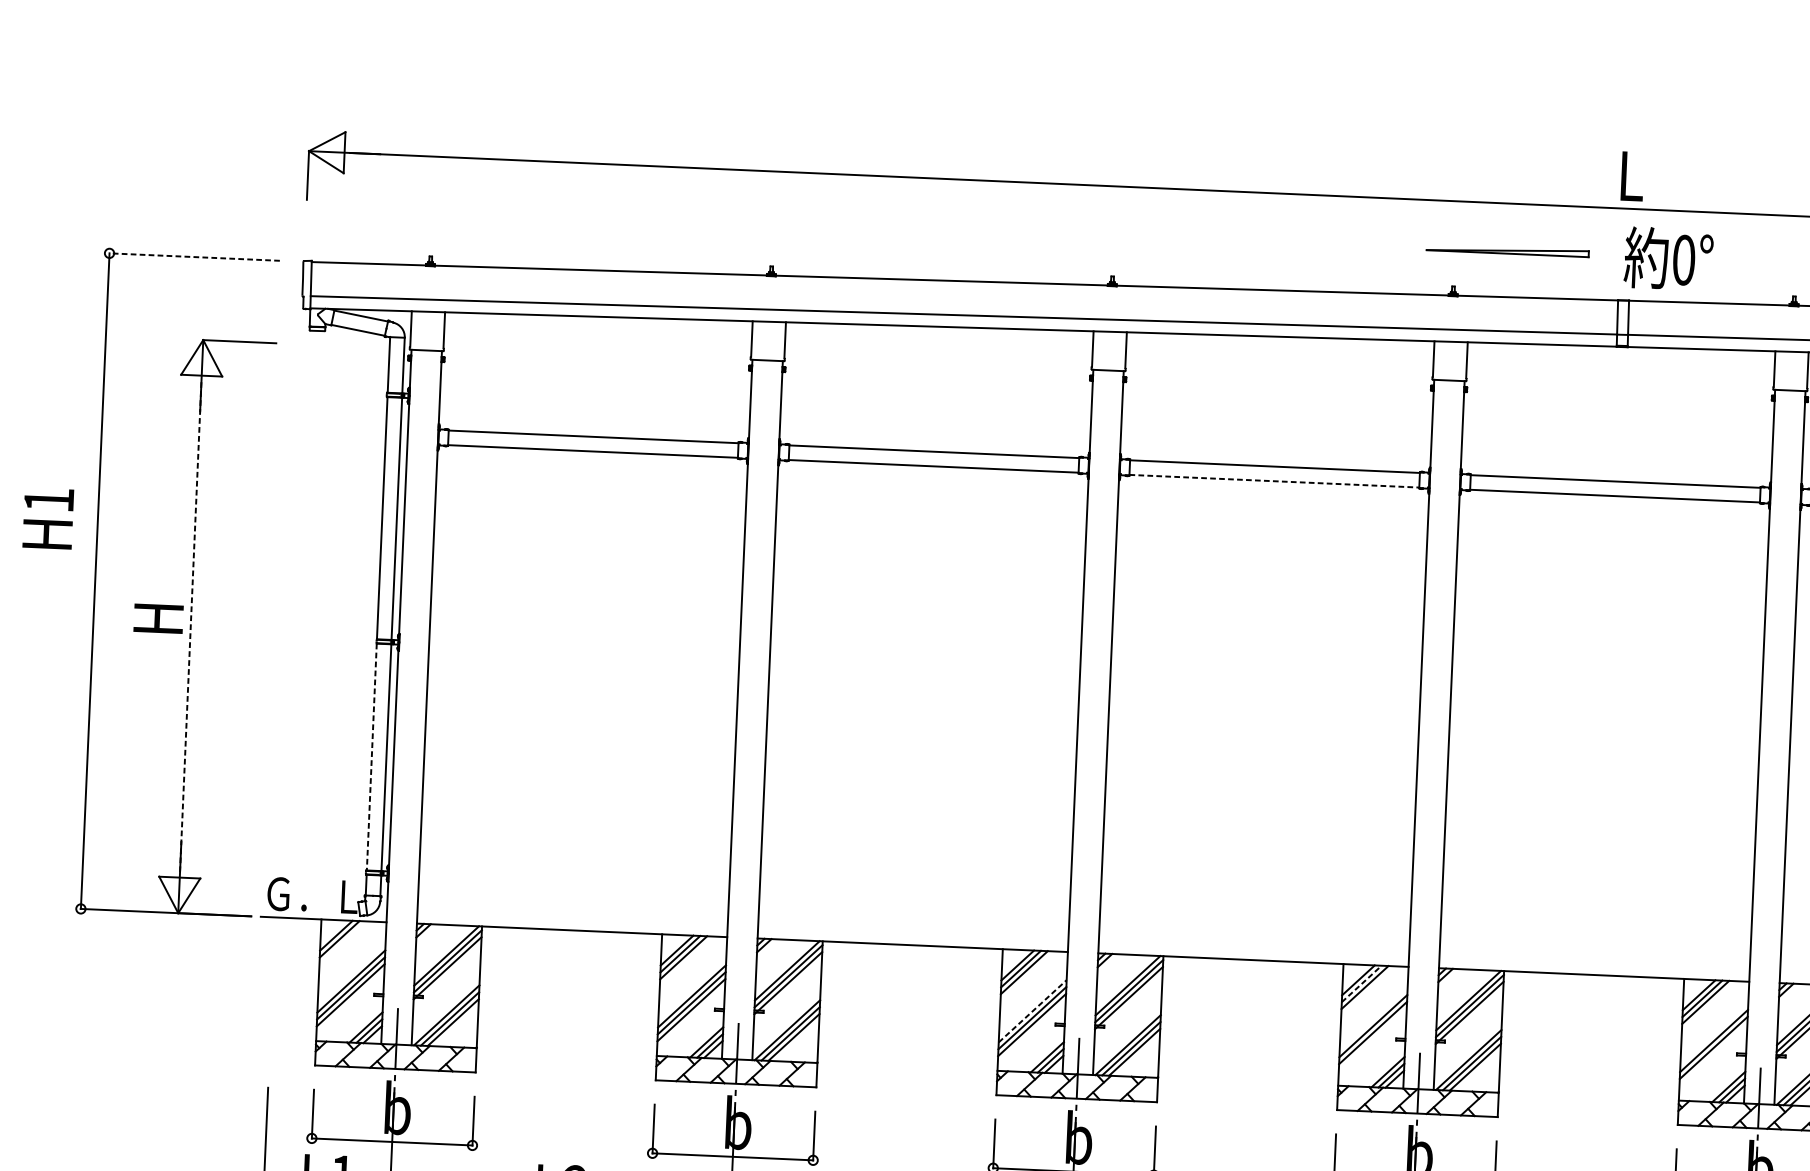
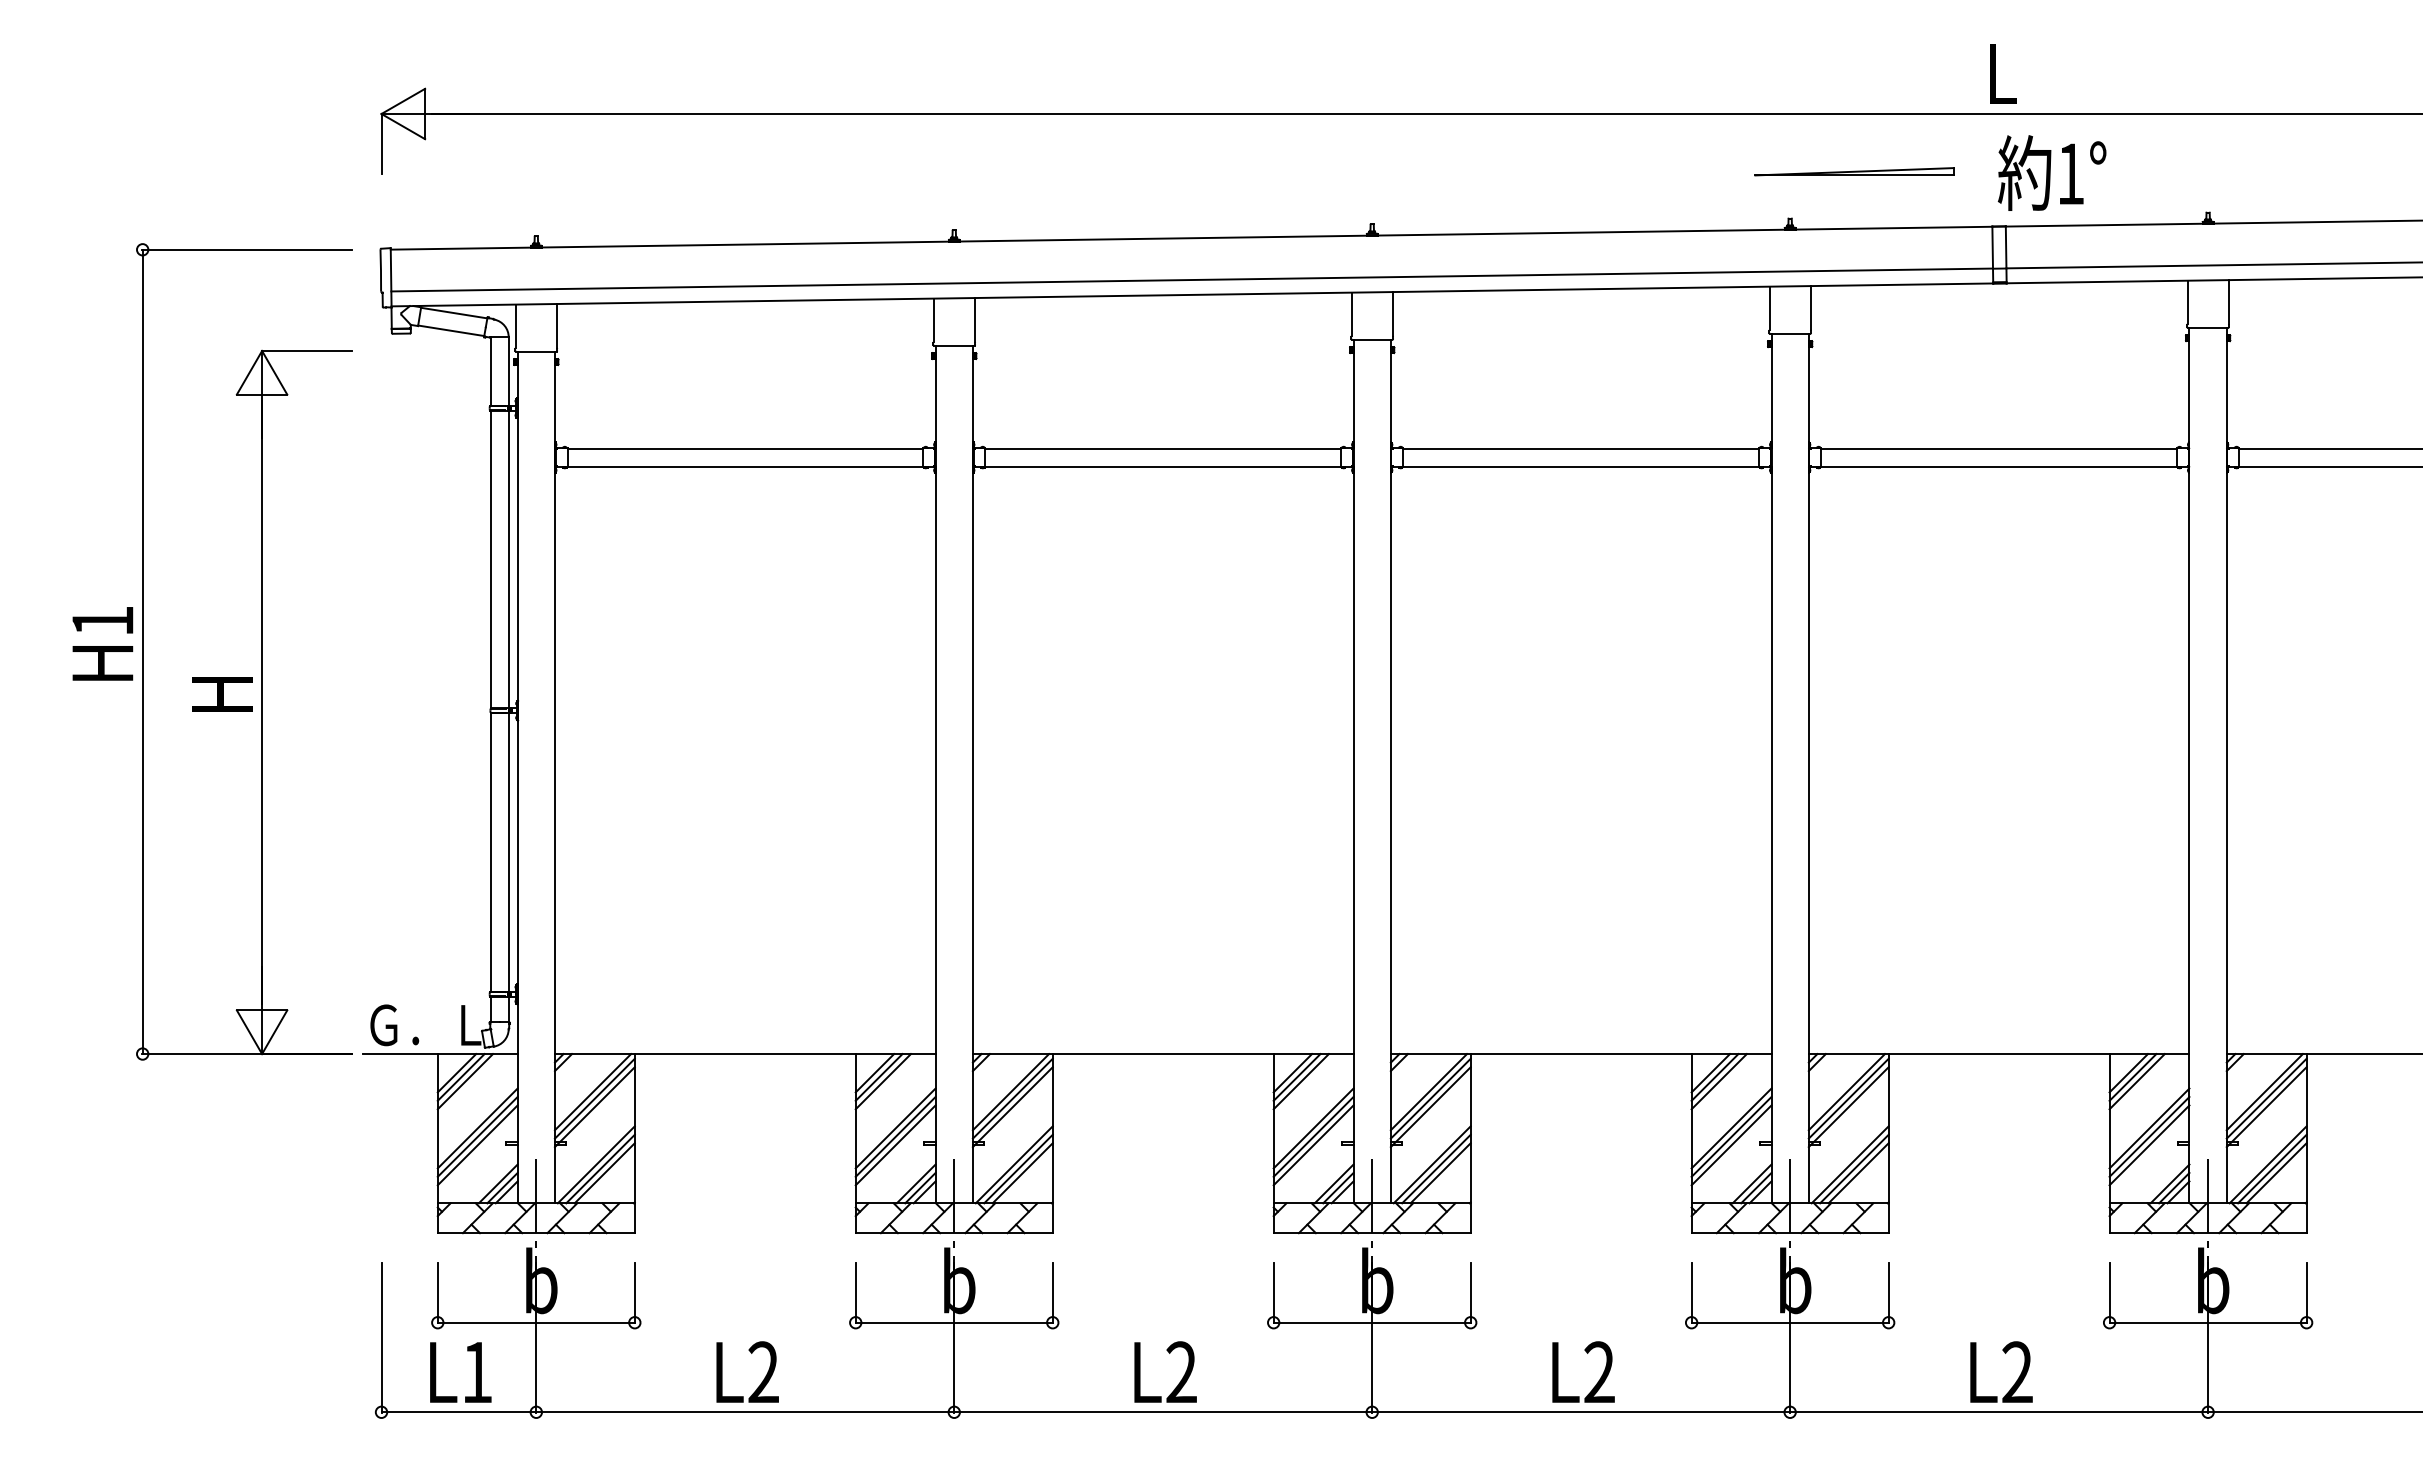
line: (194, 256) -> (247, 249), dashed -> solid
text: (1683, 259) -> (2070, 173), 0° -> 1°
line: (1274, 481) -> (1581, 466), dashed -> solid
text: (47, 518) -> (102, 643), moved
line: (191, 626) -> (262, 702), dashed -> solid
line: (371, 757) -> (490, 853), dashed -> solid
line: (343, 942) -> (465, 1081), added
line: (1362, 984) -> (1715, 1077), dashed -> solid
line: (1032, 1011) -> (1313, 1128), dashed -> solid
line: (1372, 1040) -> (1731, 1145), added
line: (1713, 1054) -> (2149, 1145), added

